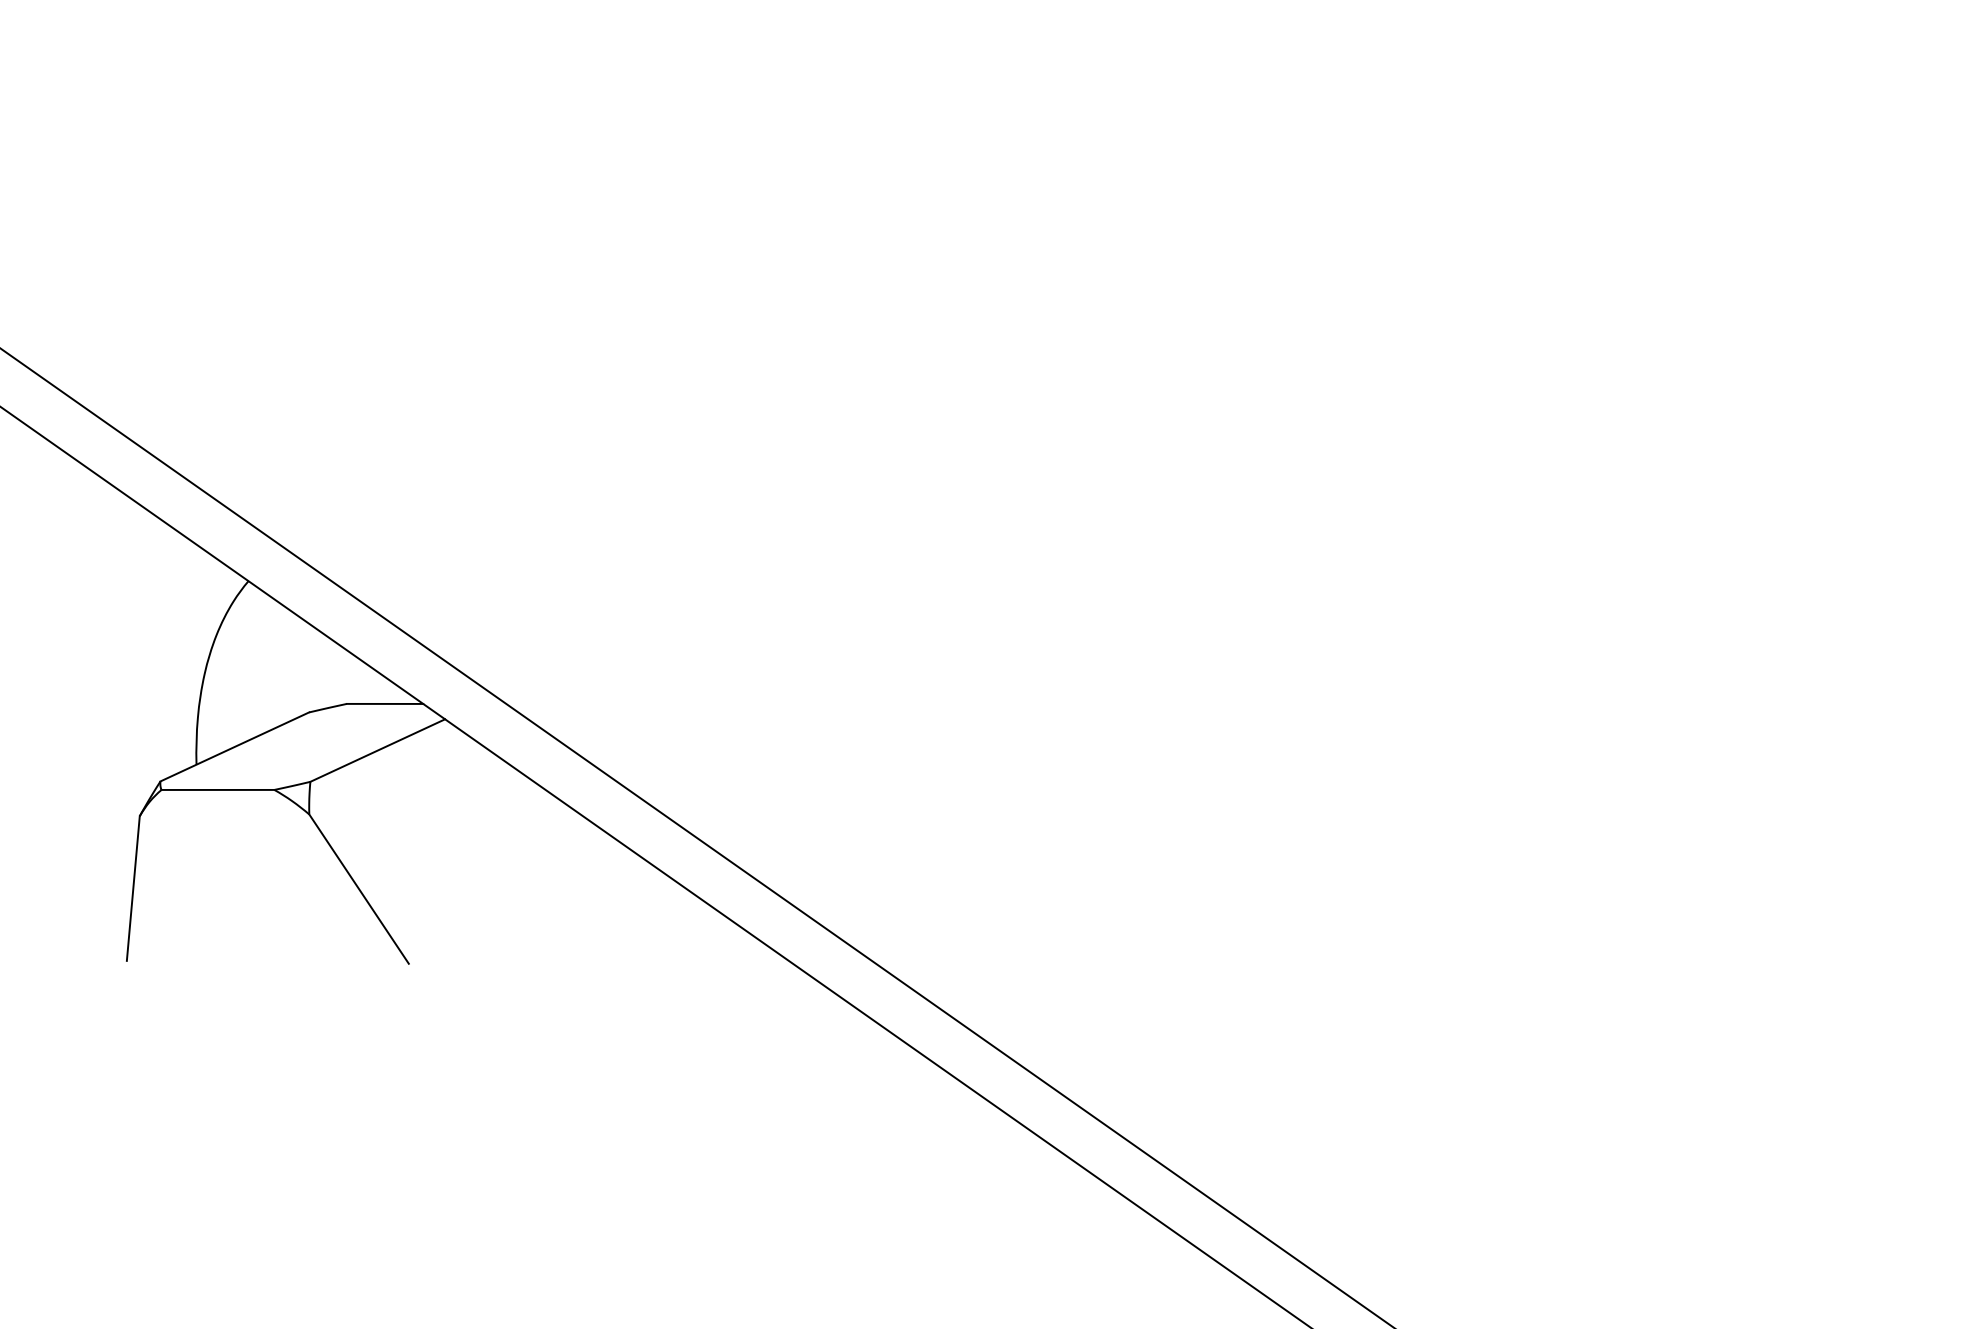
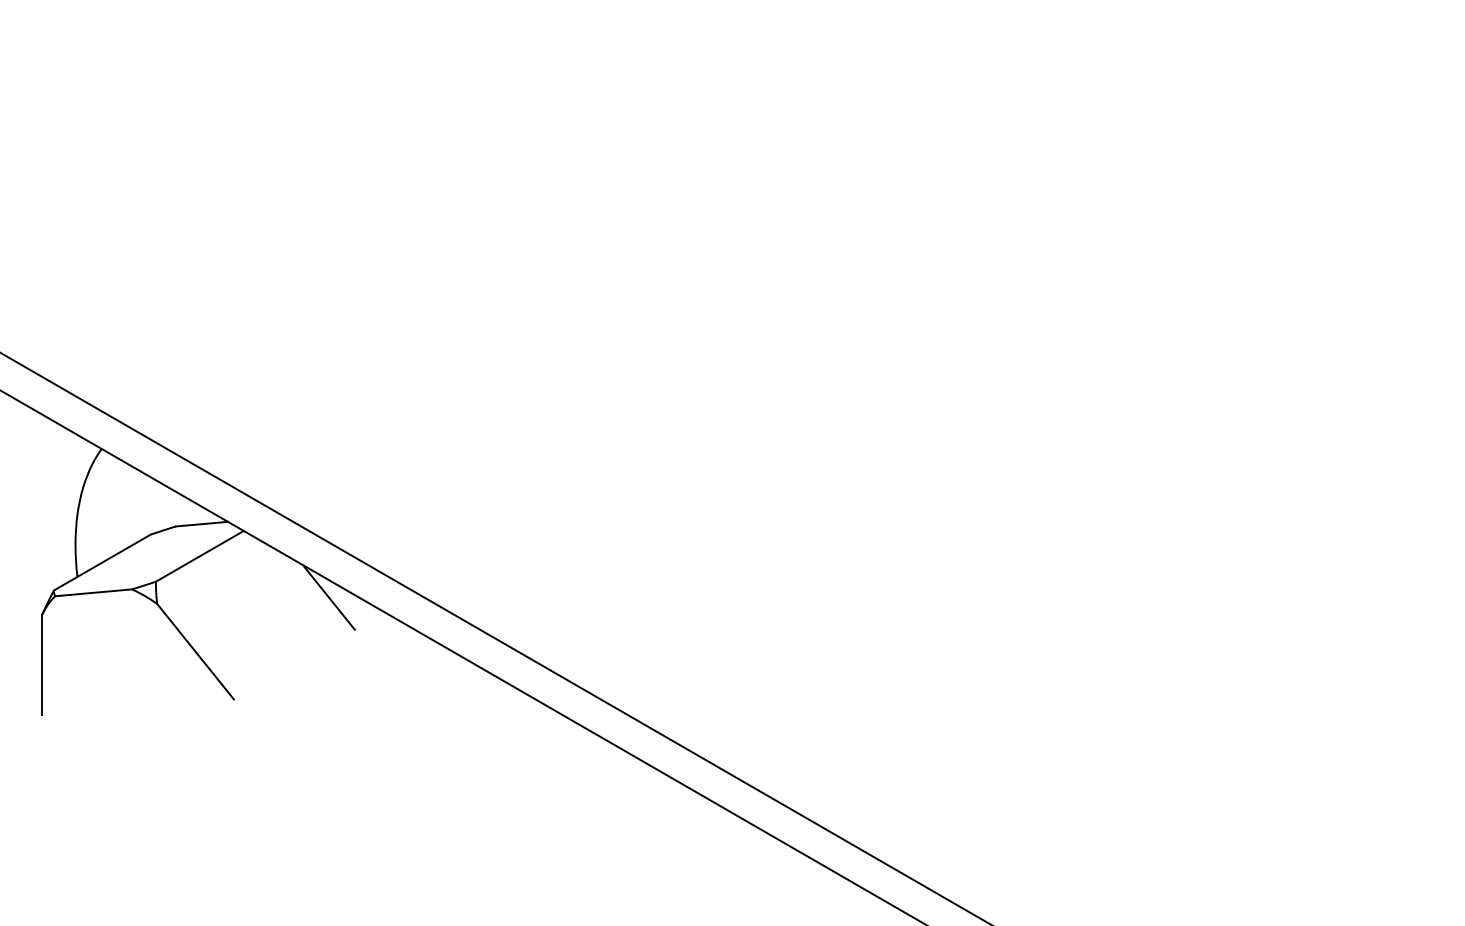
line: (559, 827) -> (328, 597), added

